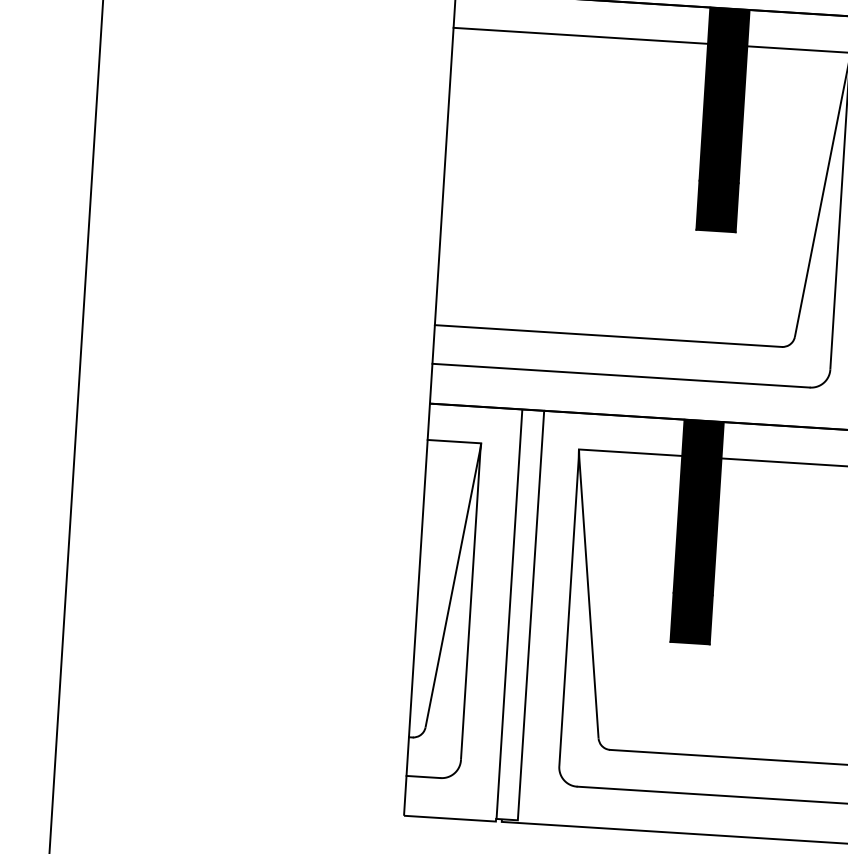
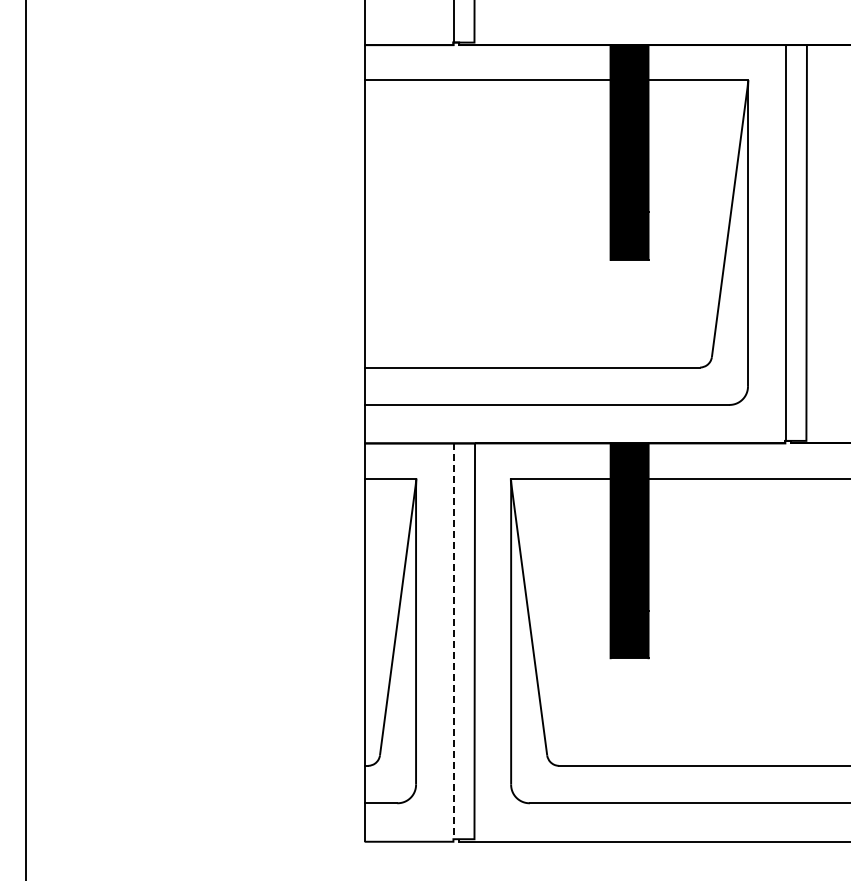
line: (509, 614) -> (453, 641), solid -> dashed

